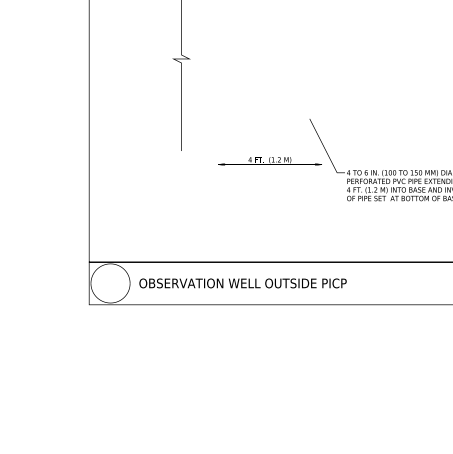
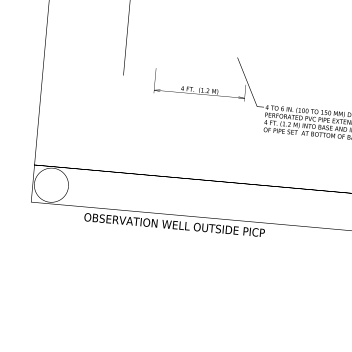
text: (242, 283) -> (174, 225), moved

